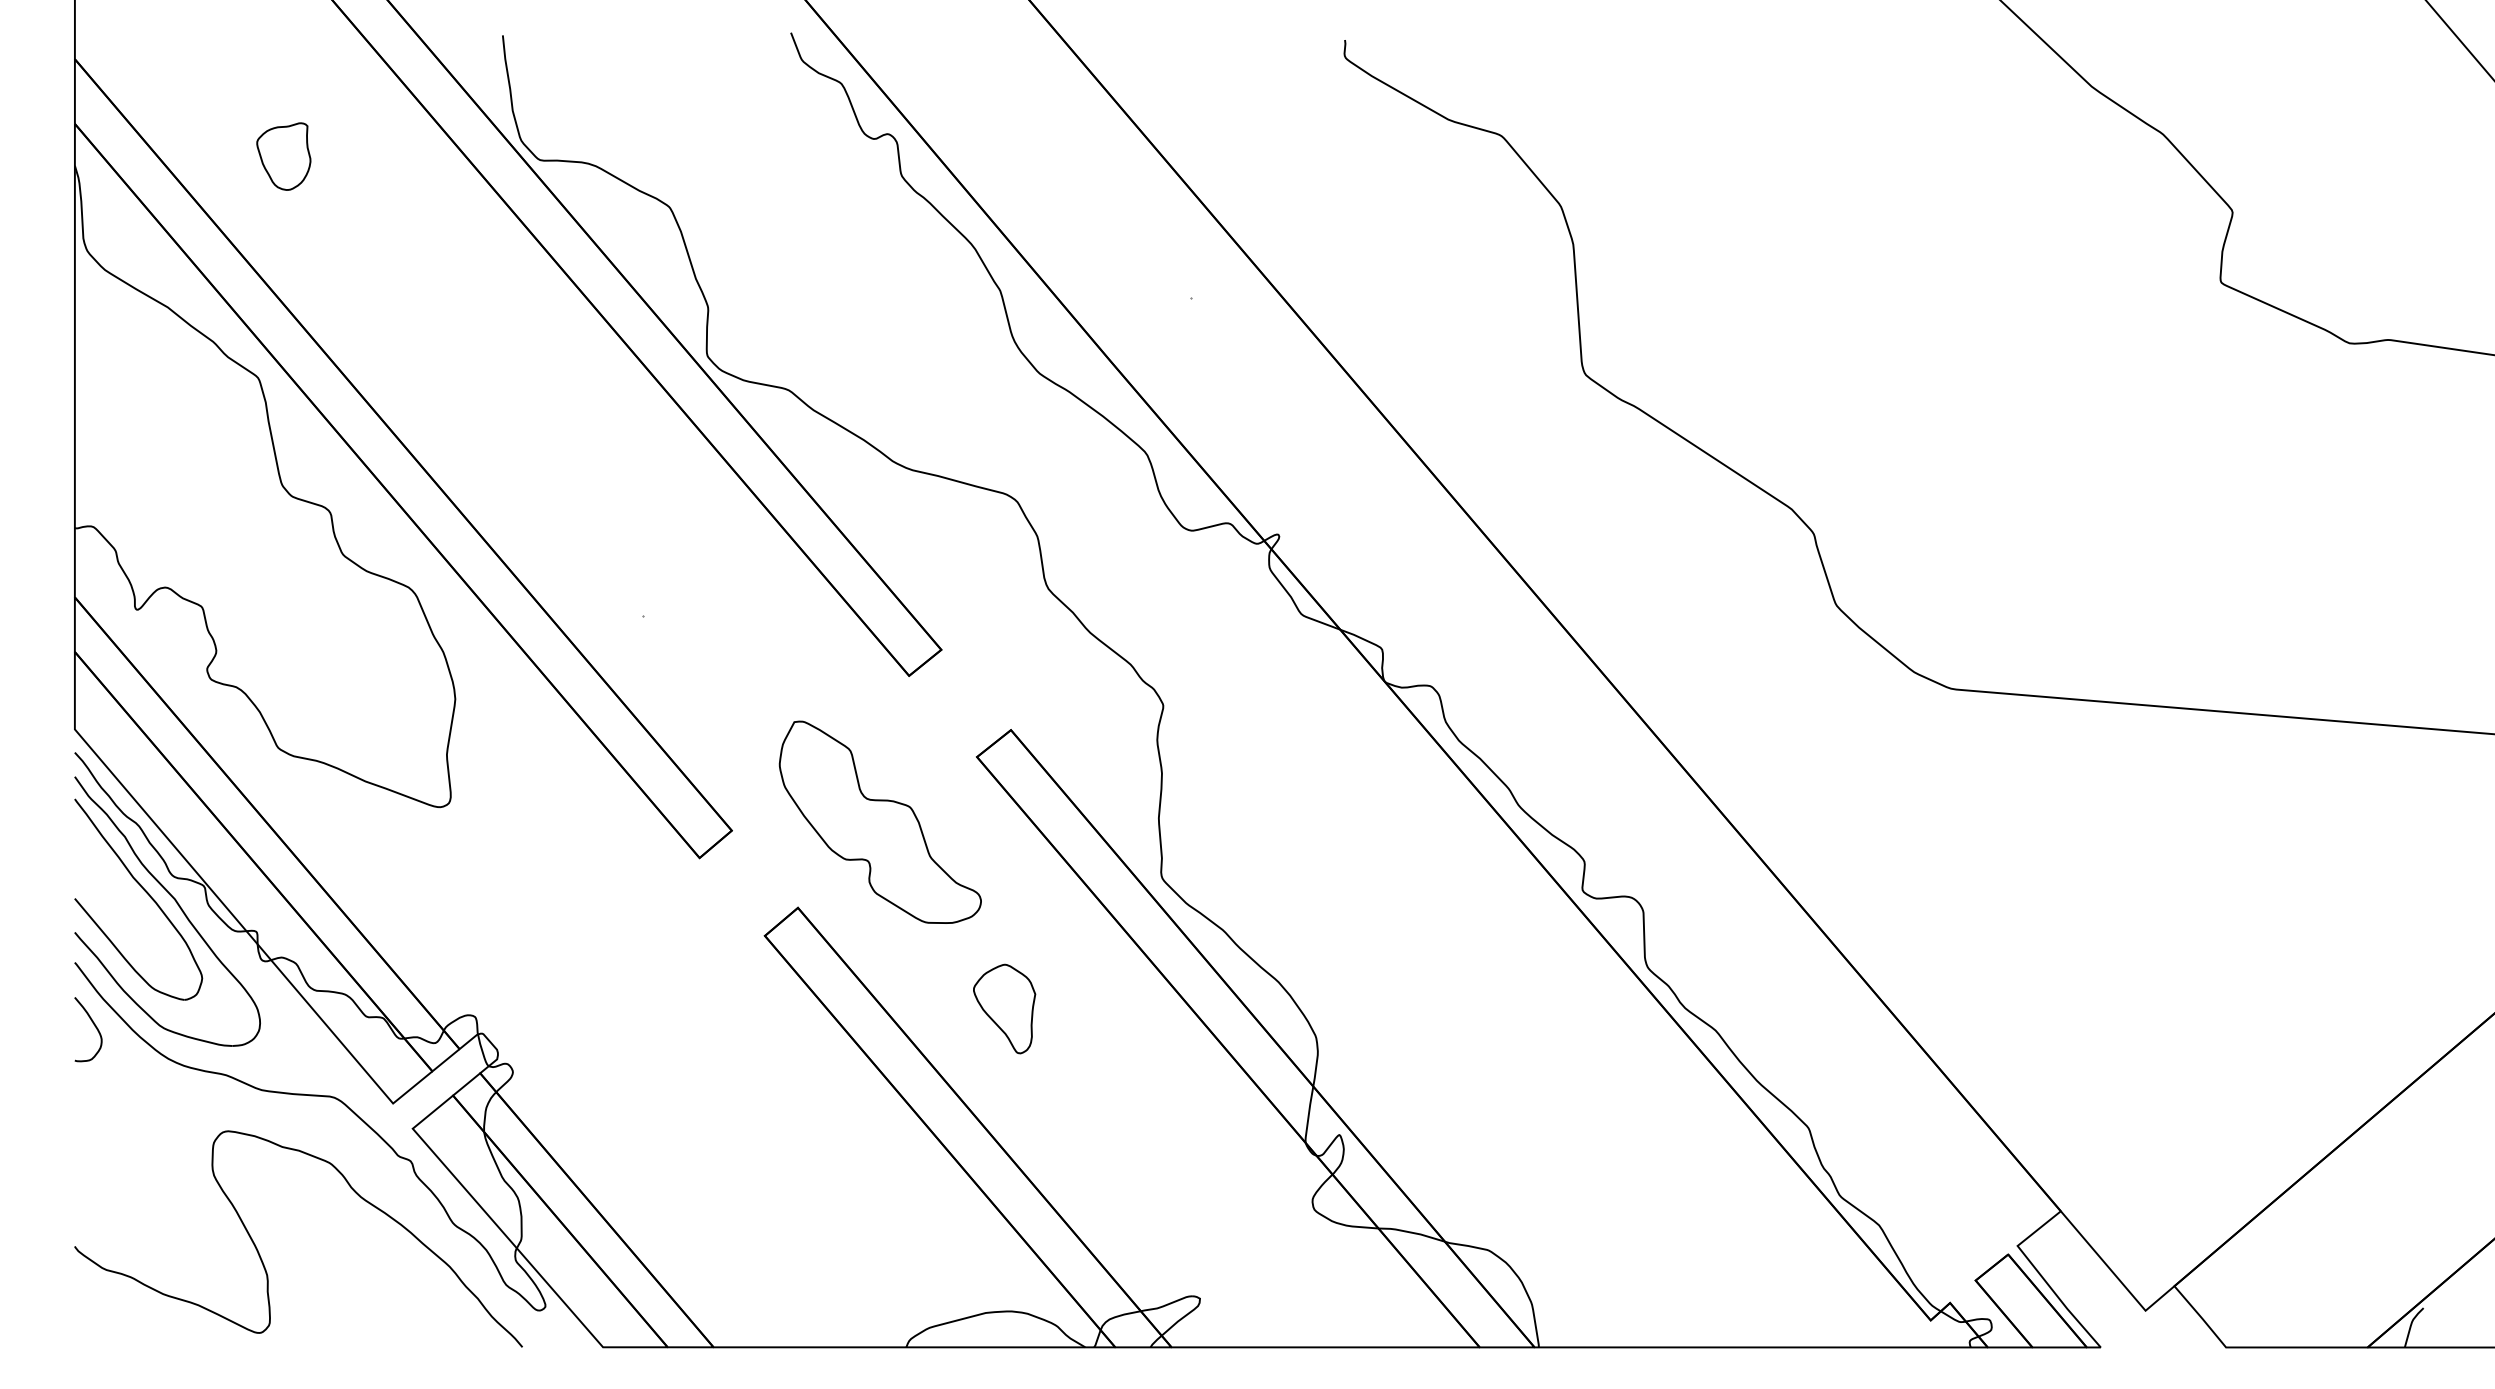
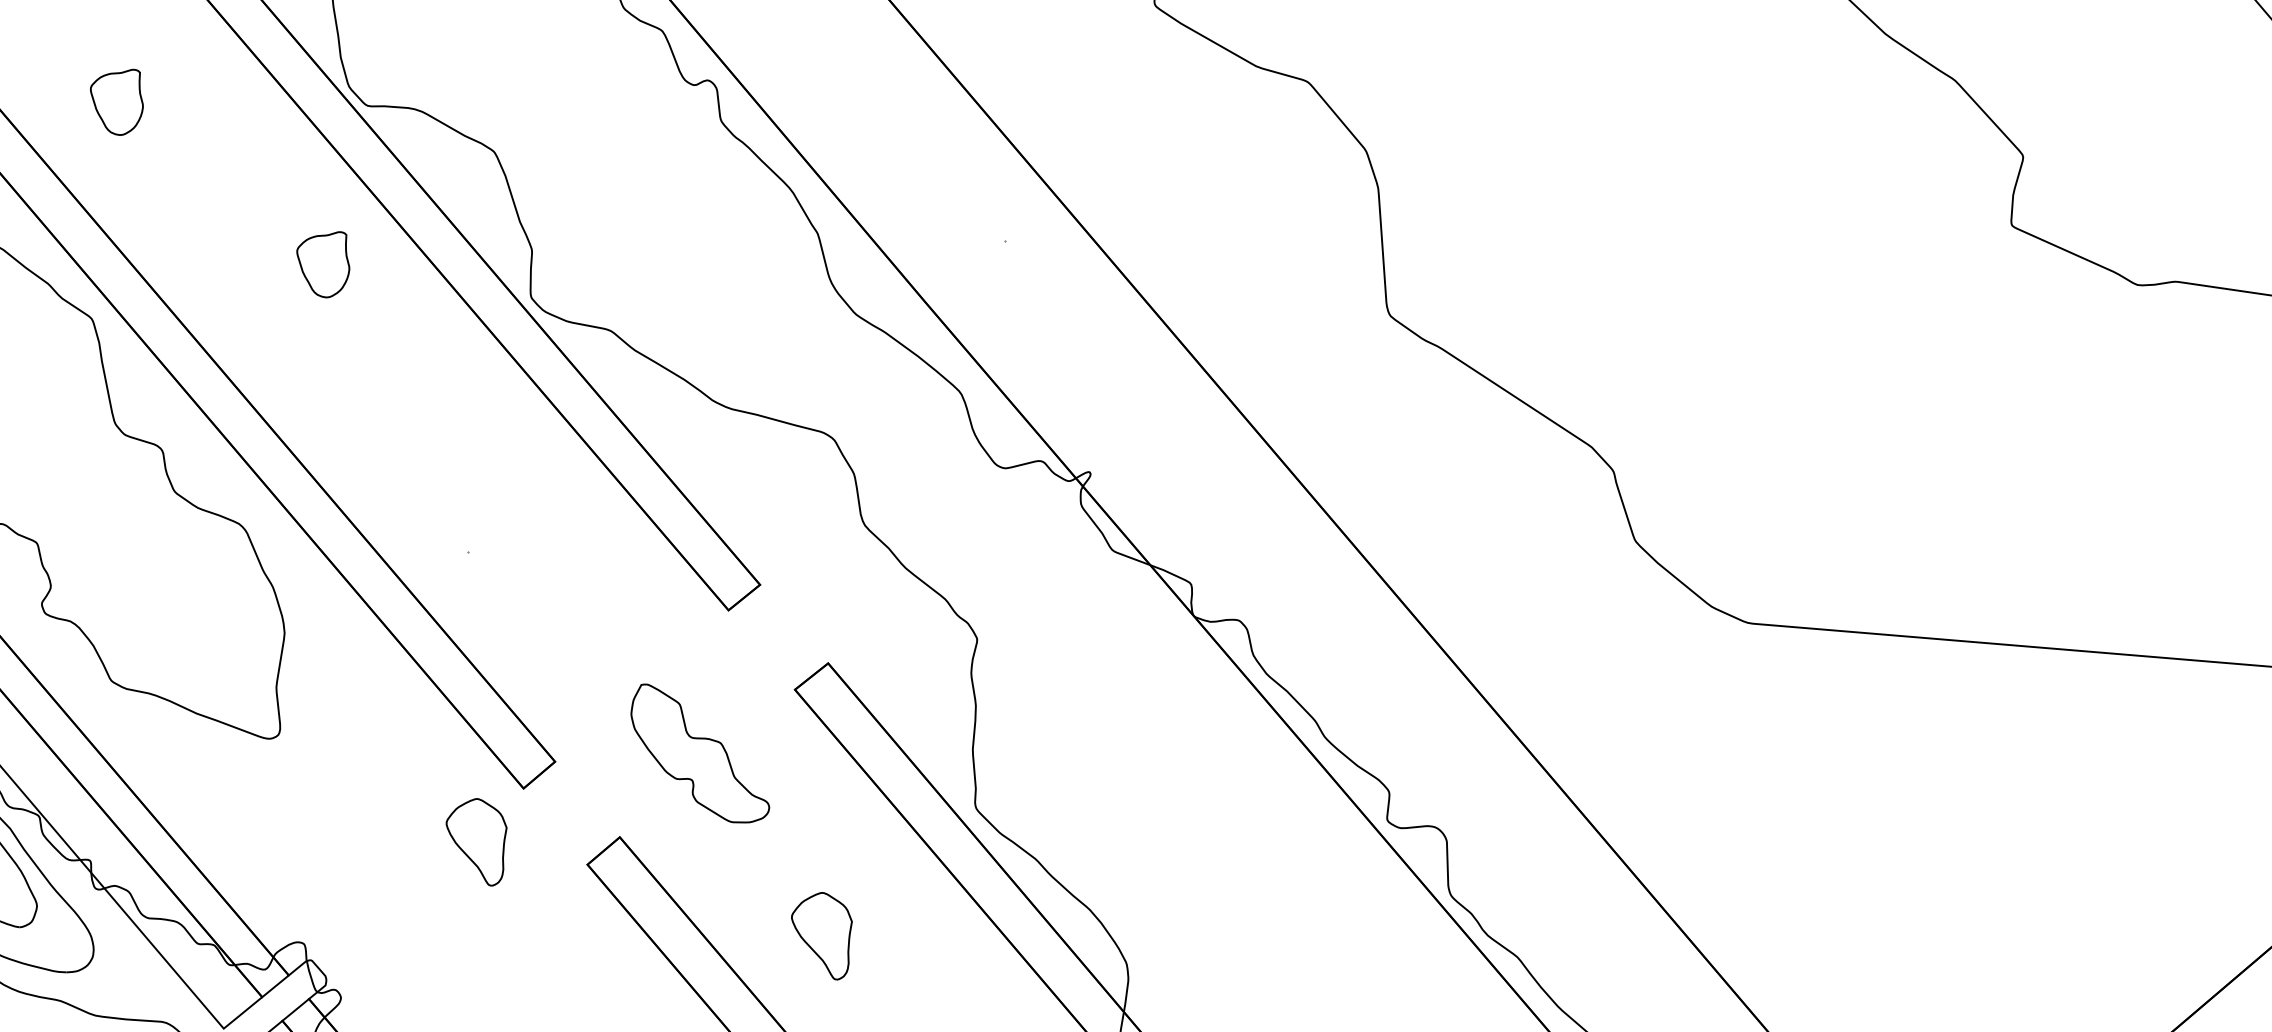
part: (494, 322) -> (322, 264), added
part: (879, 821) -> (699, 752), size x0.7
part: (651, 912) -> (476, 841), added

